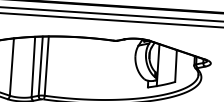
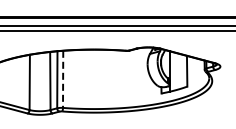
line: (47, 66) -> (63, 79), solid -> dashed

